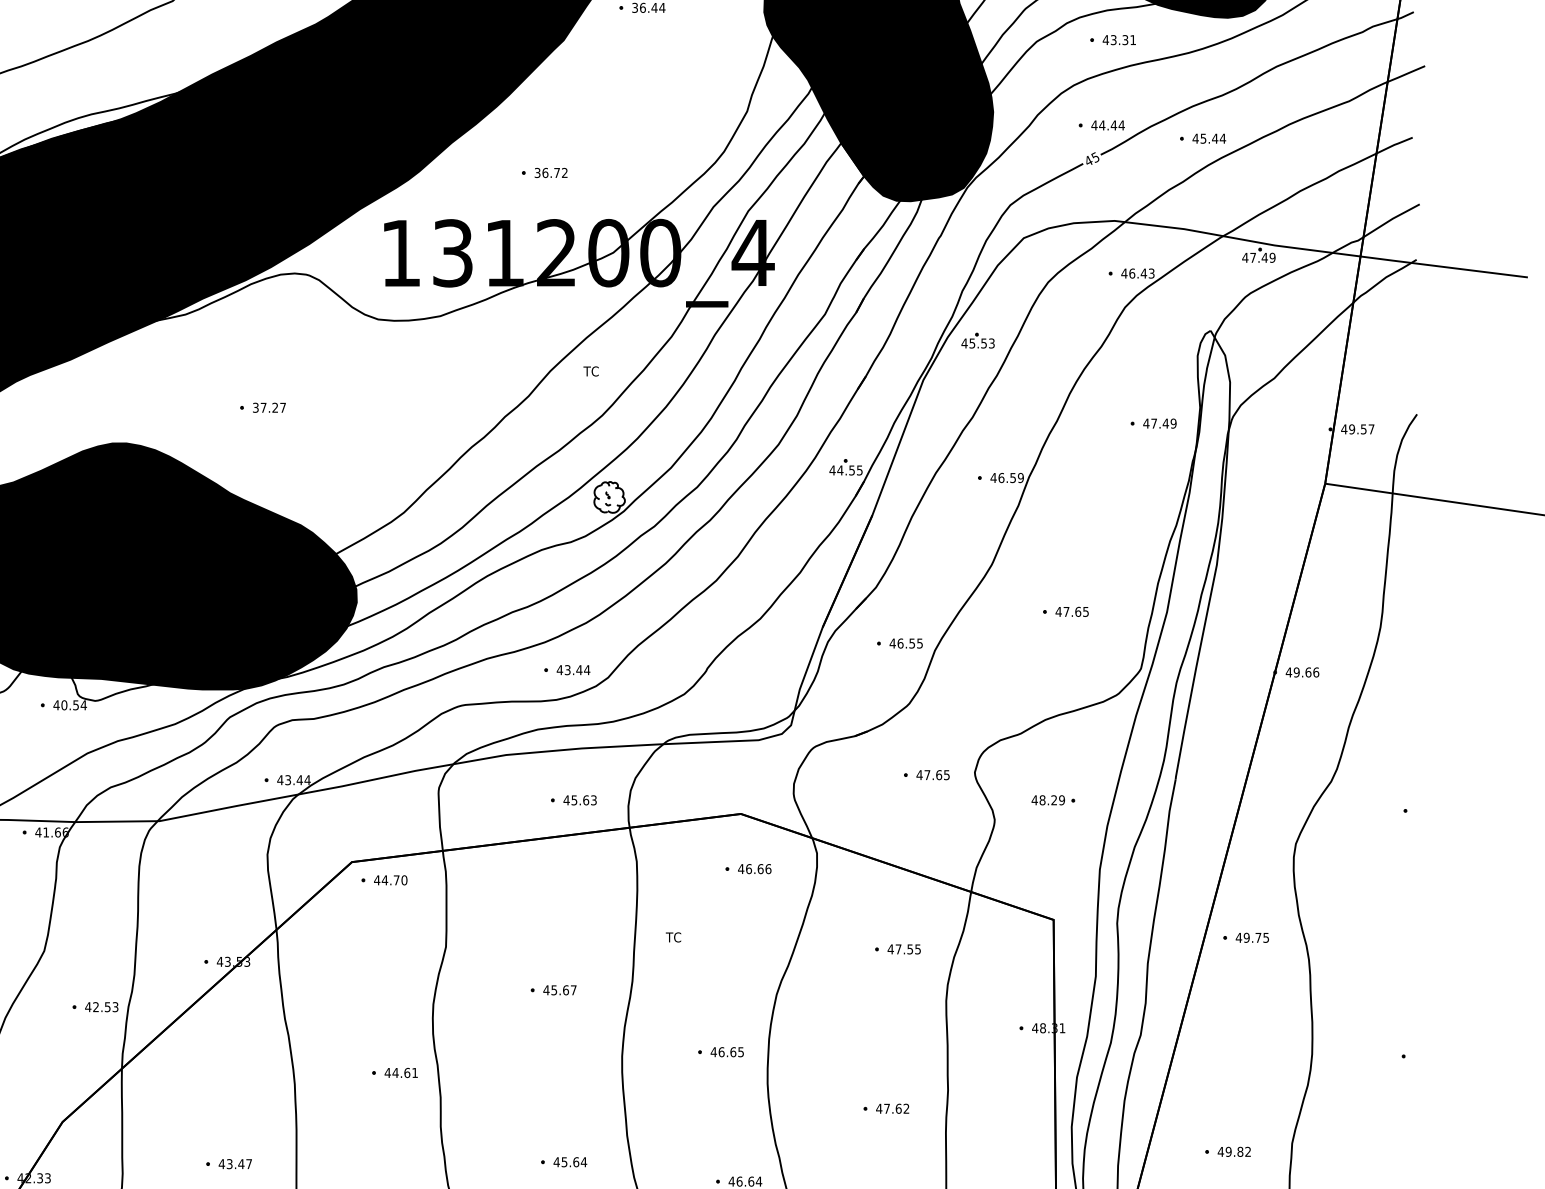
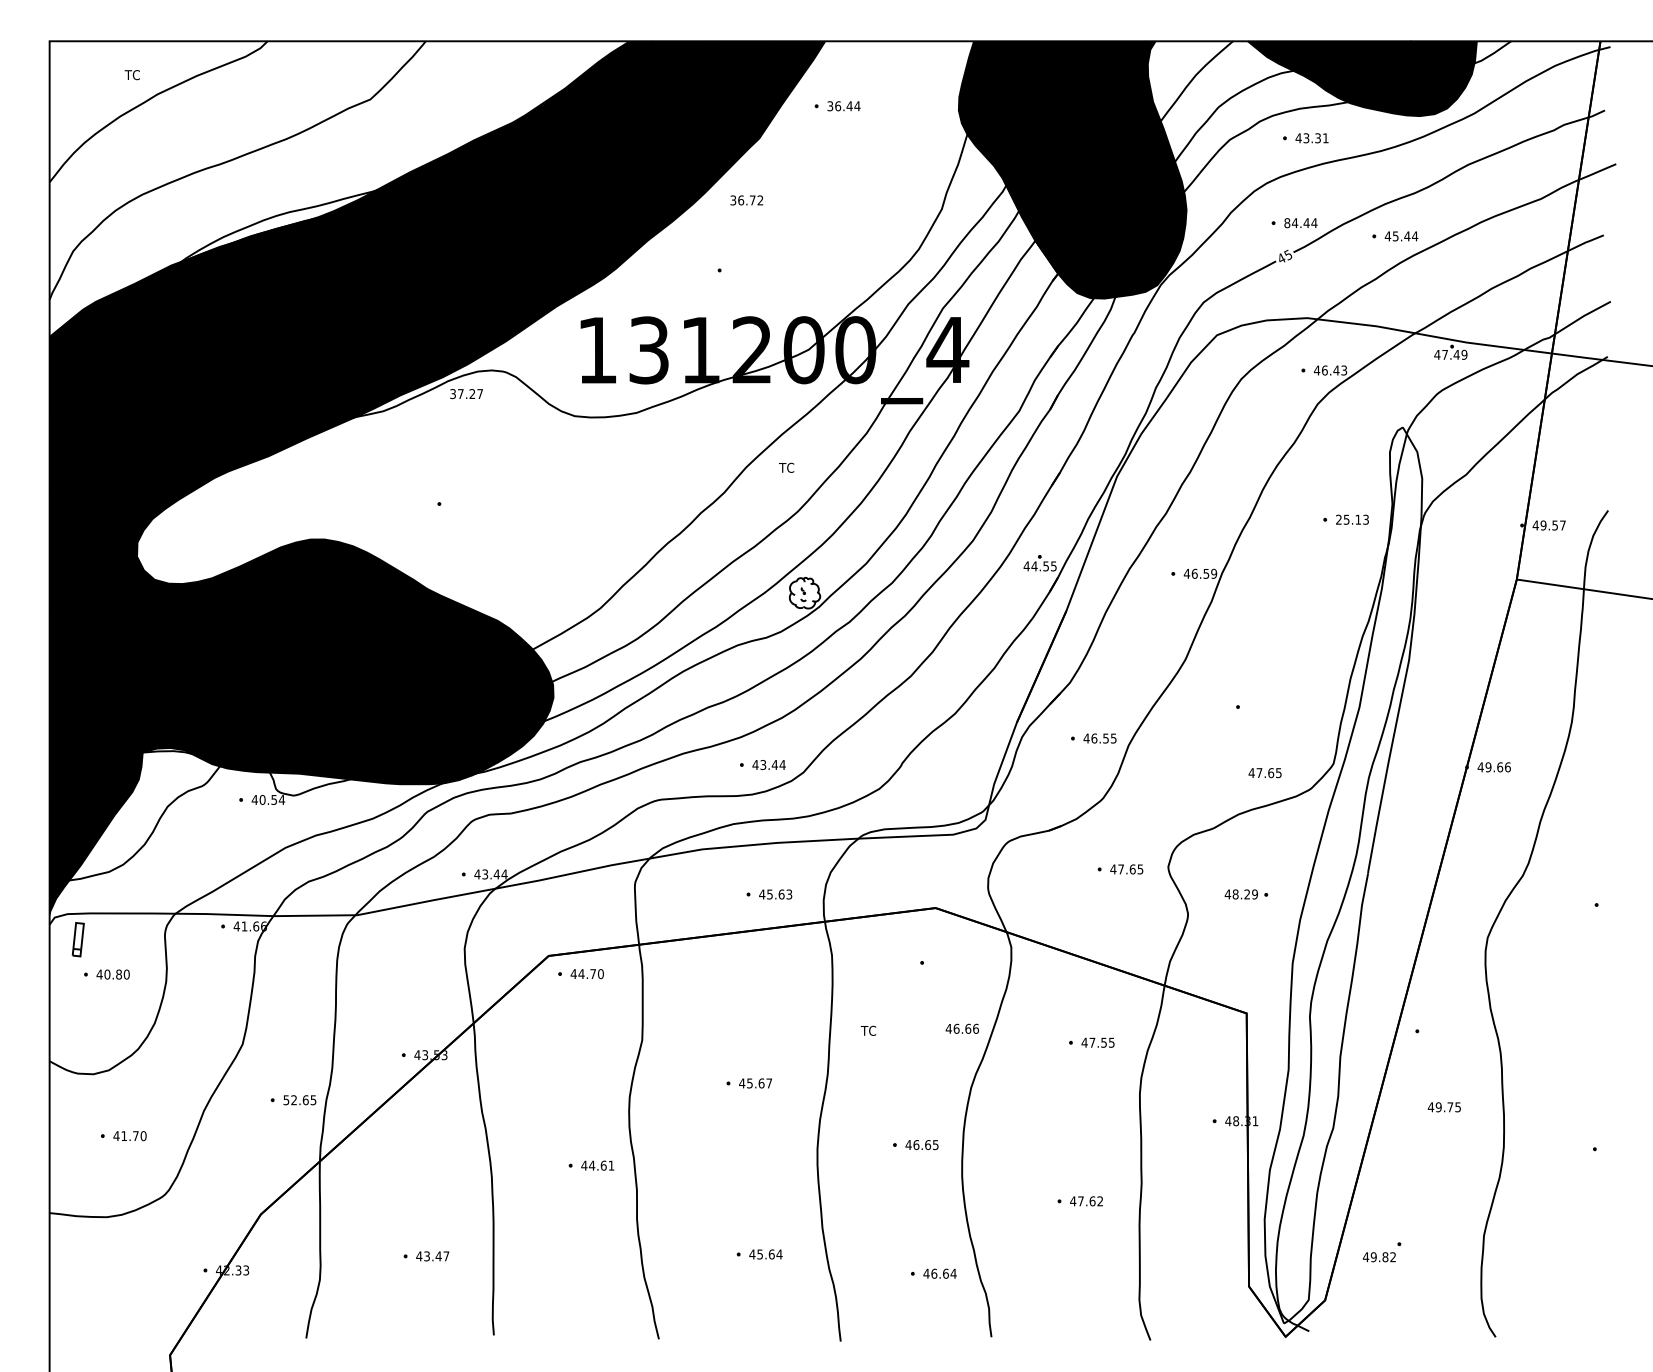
text: (1094, 125) -> (1287, 223), 44.44 -> 84.44
text: (550, 173) -> (746, 200), moved
part: (978, 340) -> (1171, 437), removed
text: (269, 408) -> (466, 394), moved
text: (1160, 423) -> (1352, 519), 47.49 -> 25.13
text: (1071, 612) -> (1264, 773), moved
text: (753, 868) -> (961, 1028), moved
text: (1251, 938) -> (1443, 1107), moved
text: (101, 1007) -> (299, 1100), 42.53 -> 52.65
text: (1233, 1152) -> (1378, 1257), moved

